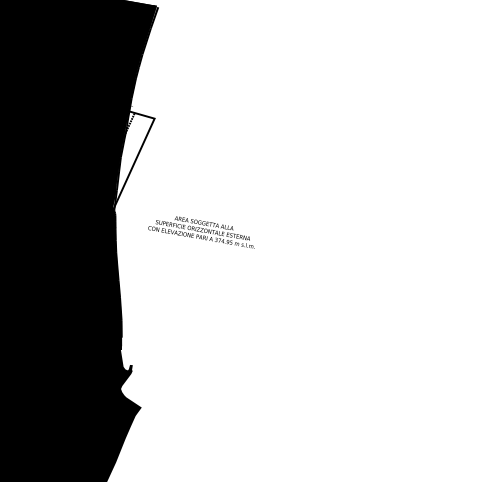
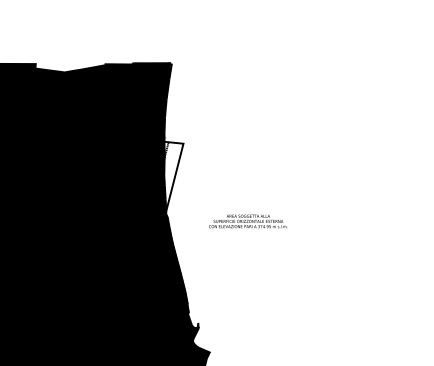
text: (203, 230) -> (248, 221), moved

